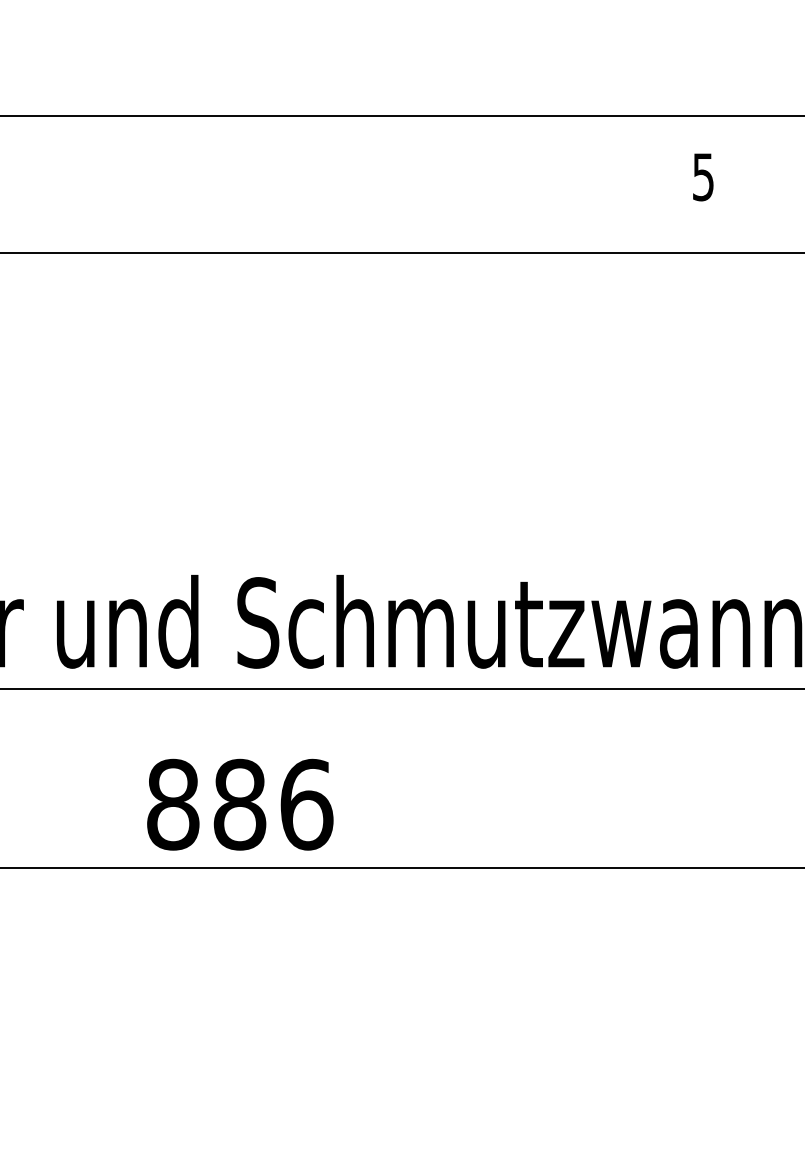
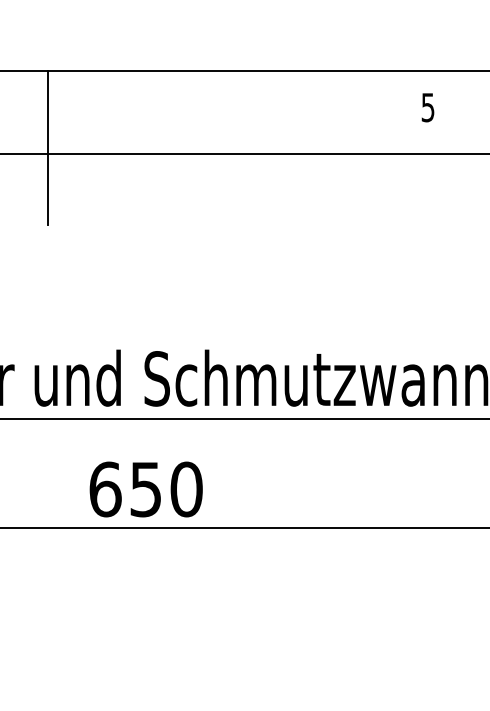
line: (77, 242) -> (47, 147), added
text: (240, 804) -> (146, 489), 886 -> 650

